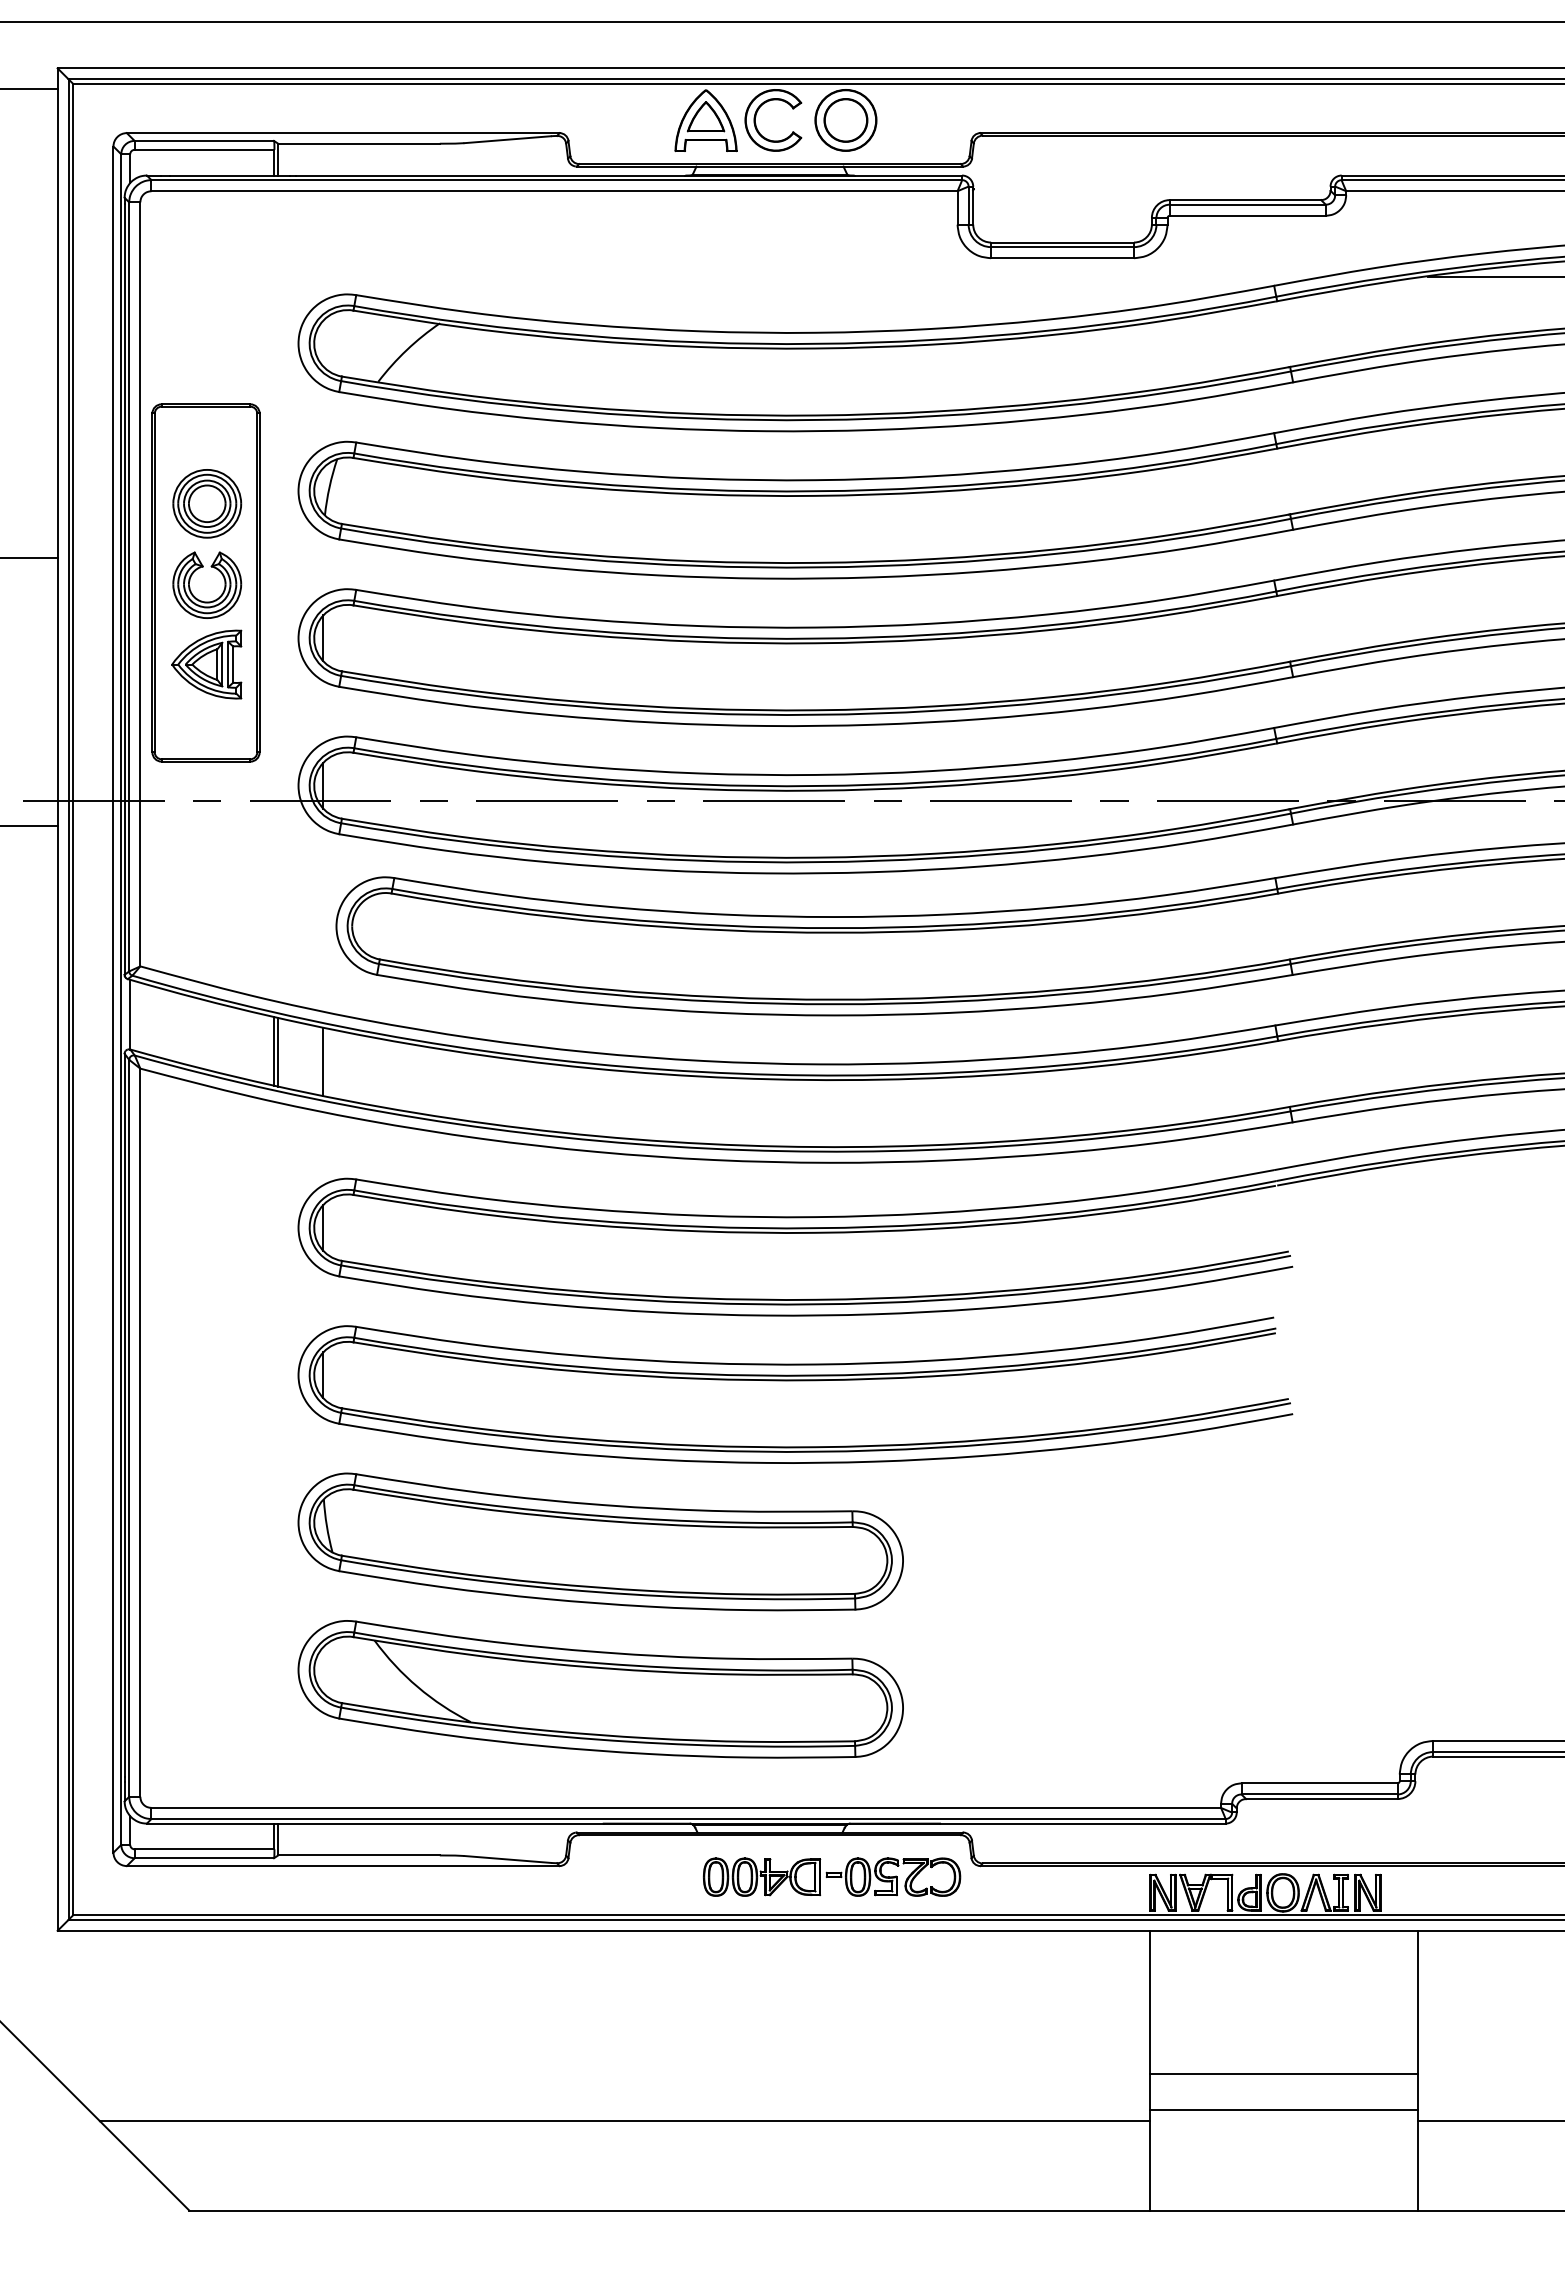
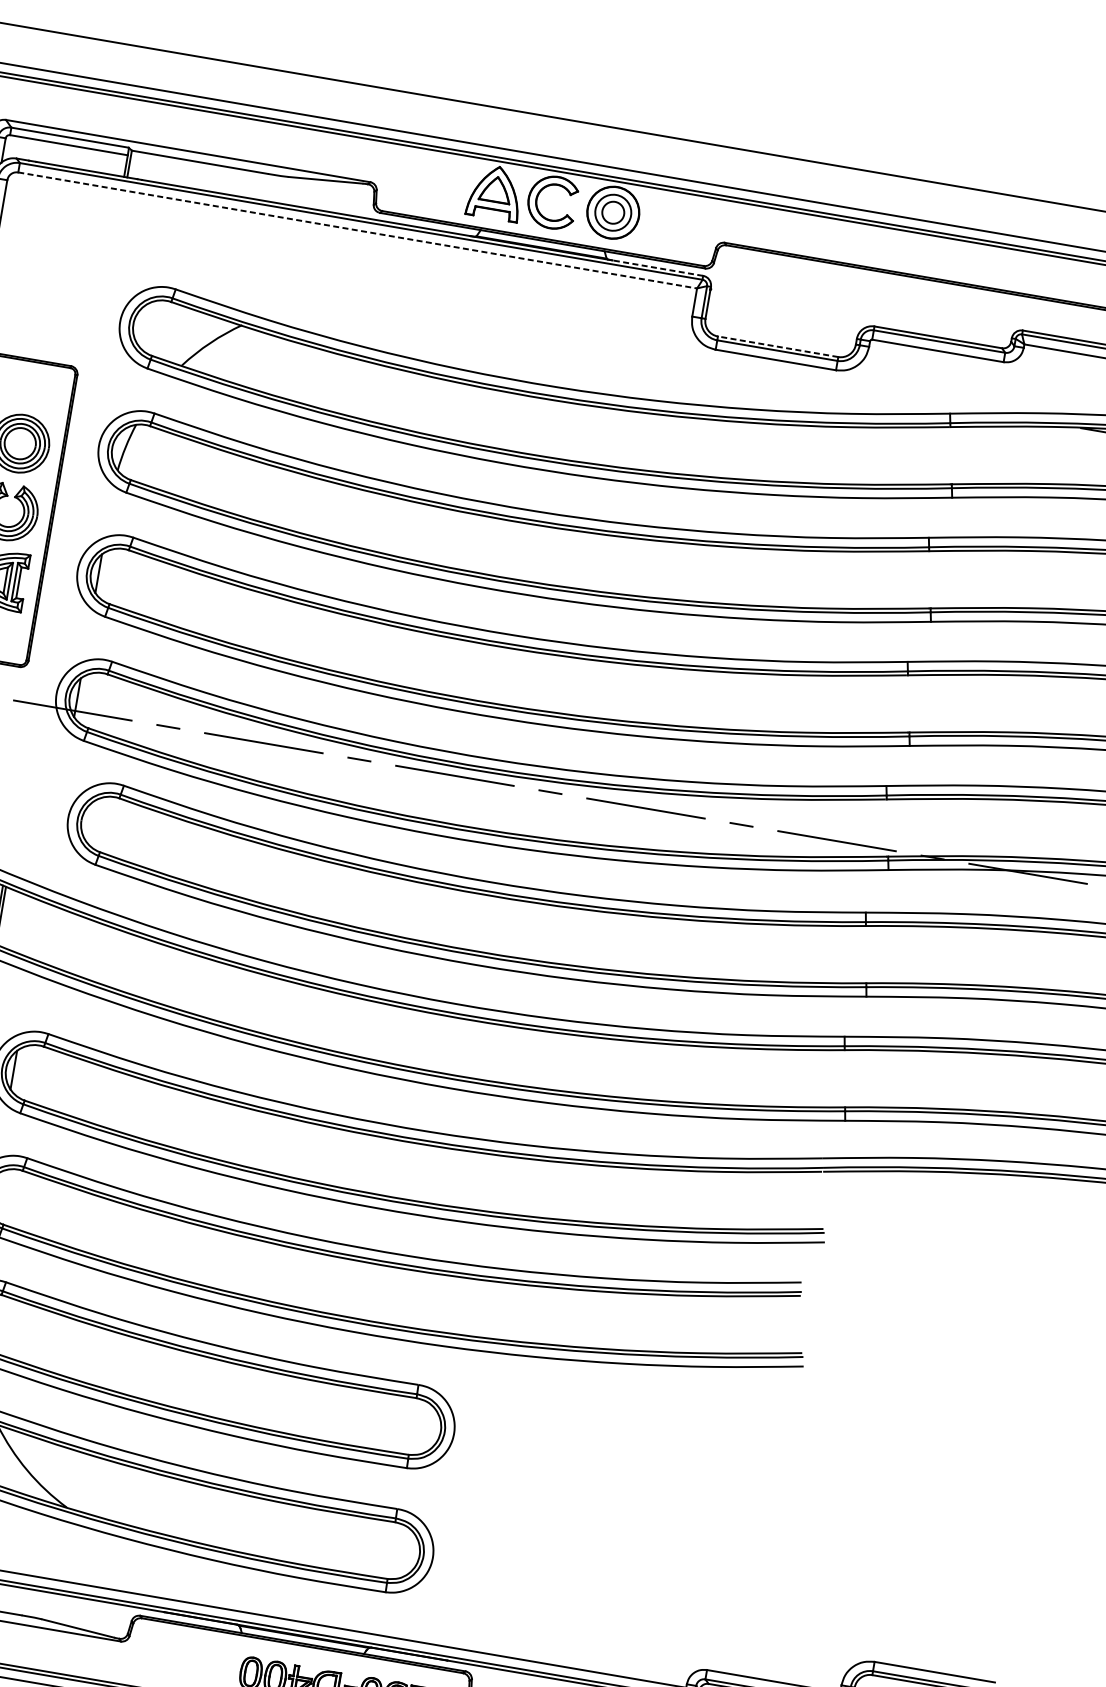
circle: (845, 119) -> (613, 211), size x0.6
line: (908, 175) -> (658, 268), solid -> dashed
line: (555, 191) -> (358, 230), solid -> dashed
line: (1062, 242) -> (778, 346), solid -> dashed
line: (323, 1061) -> (37, 930), removed

